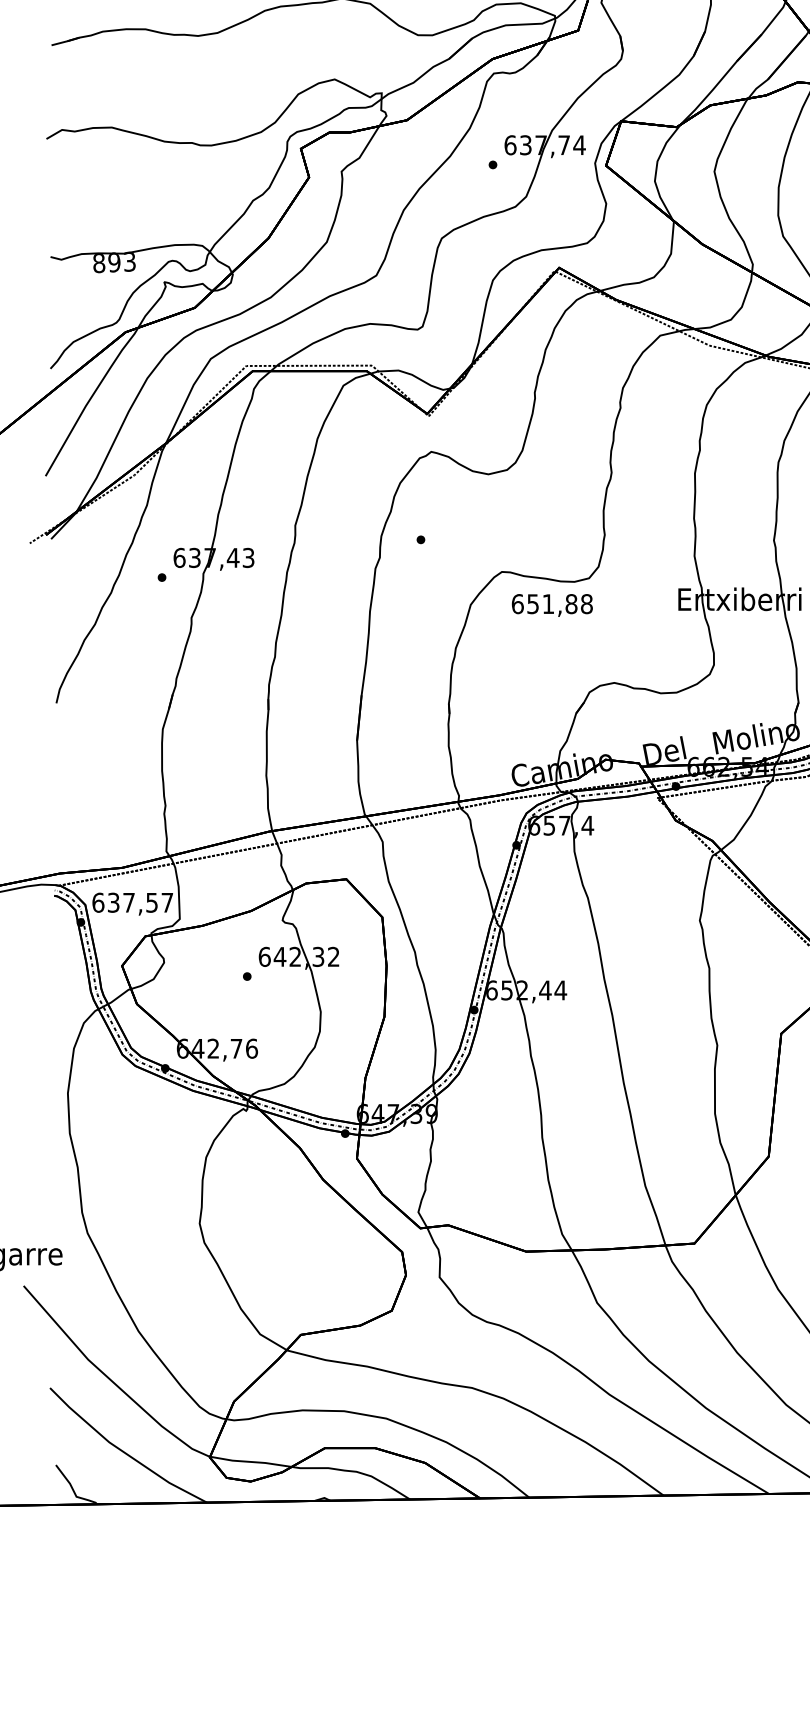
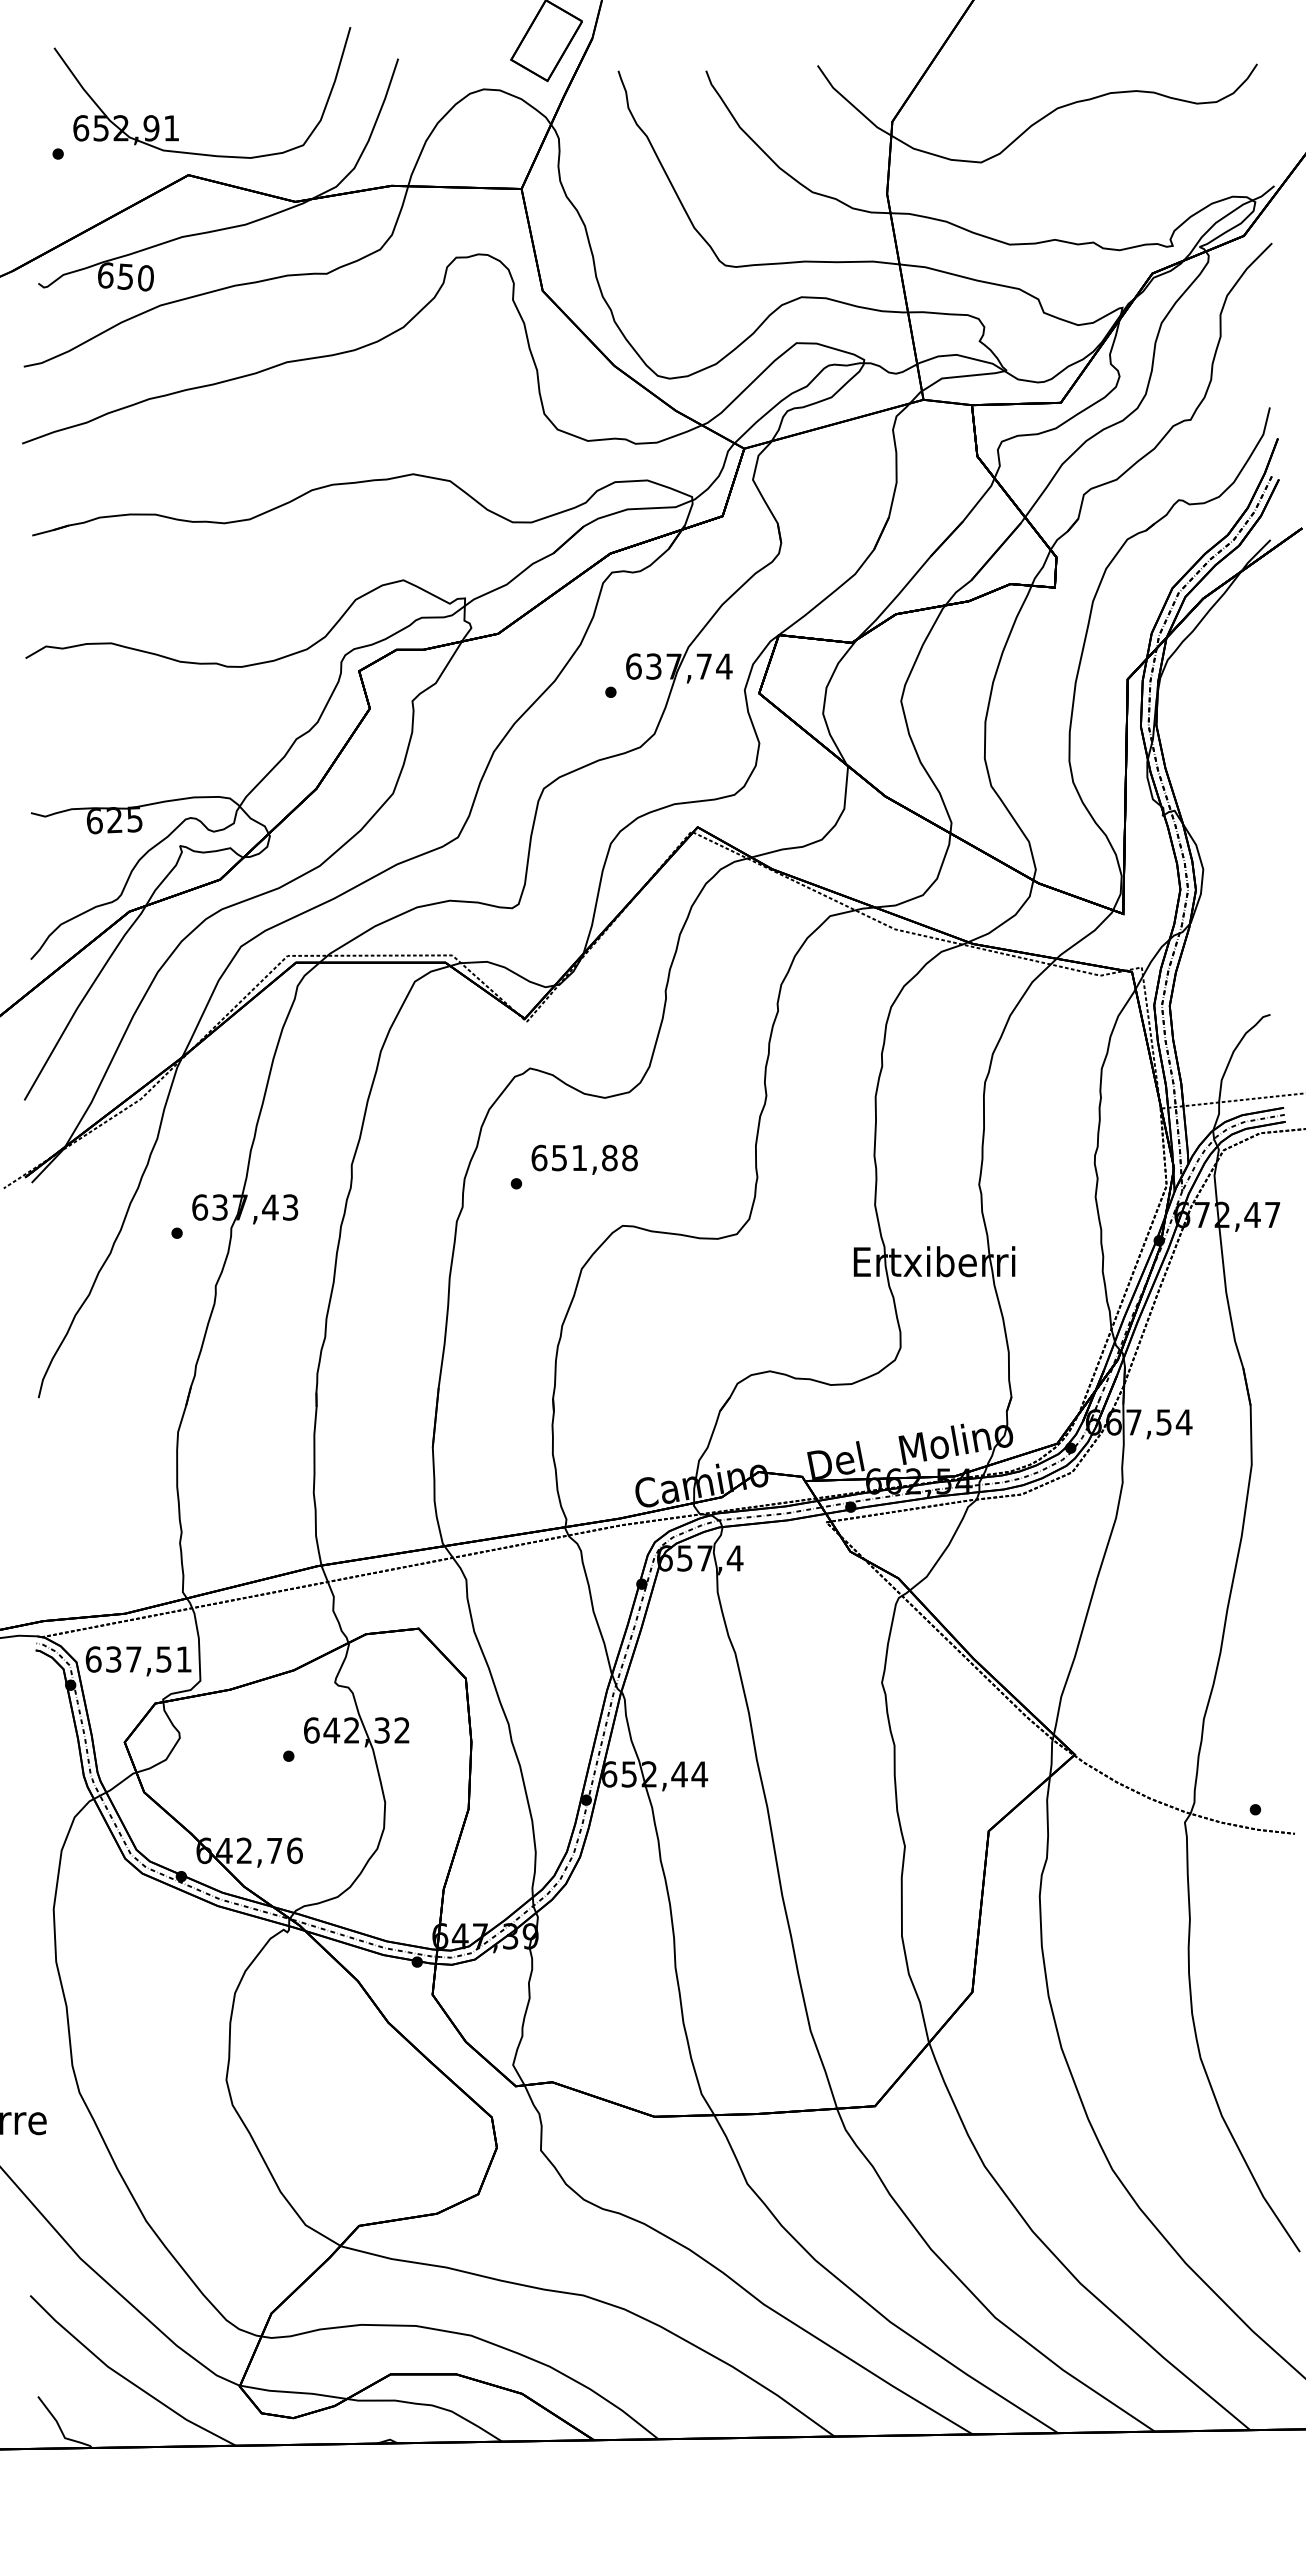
text: (114, 262) -> (114, 820), 893 -> 625
text: (552, 605) -> (584, 1159), moved
text: (166, 902) -> (183, 1659), 637,57 -> 637,51

